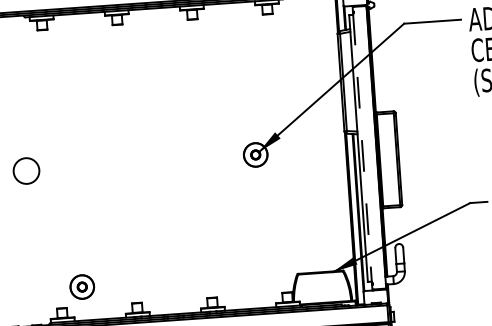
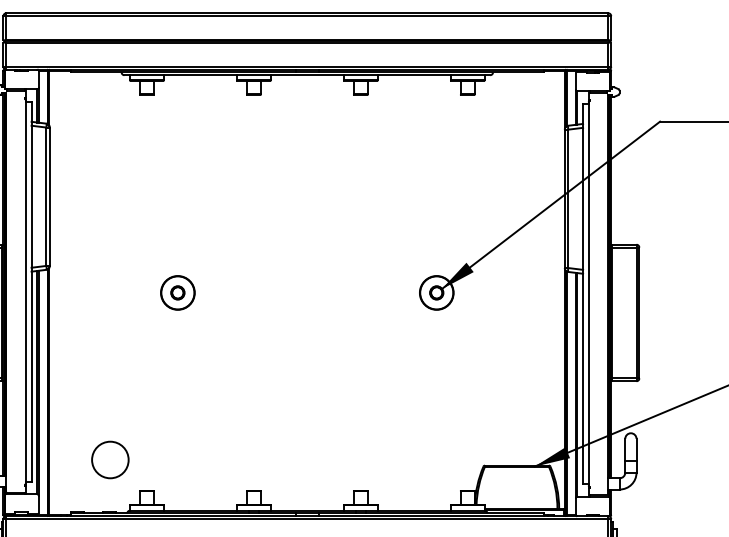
line: (362, 147) -> (588, 293), dashed -> solid
circle: (26, 170) -> (110, 459), moved
part: (81, 286) -> (177, 292), moved

